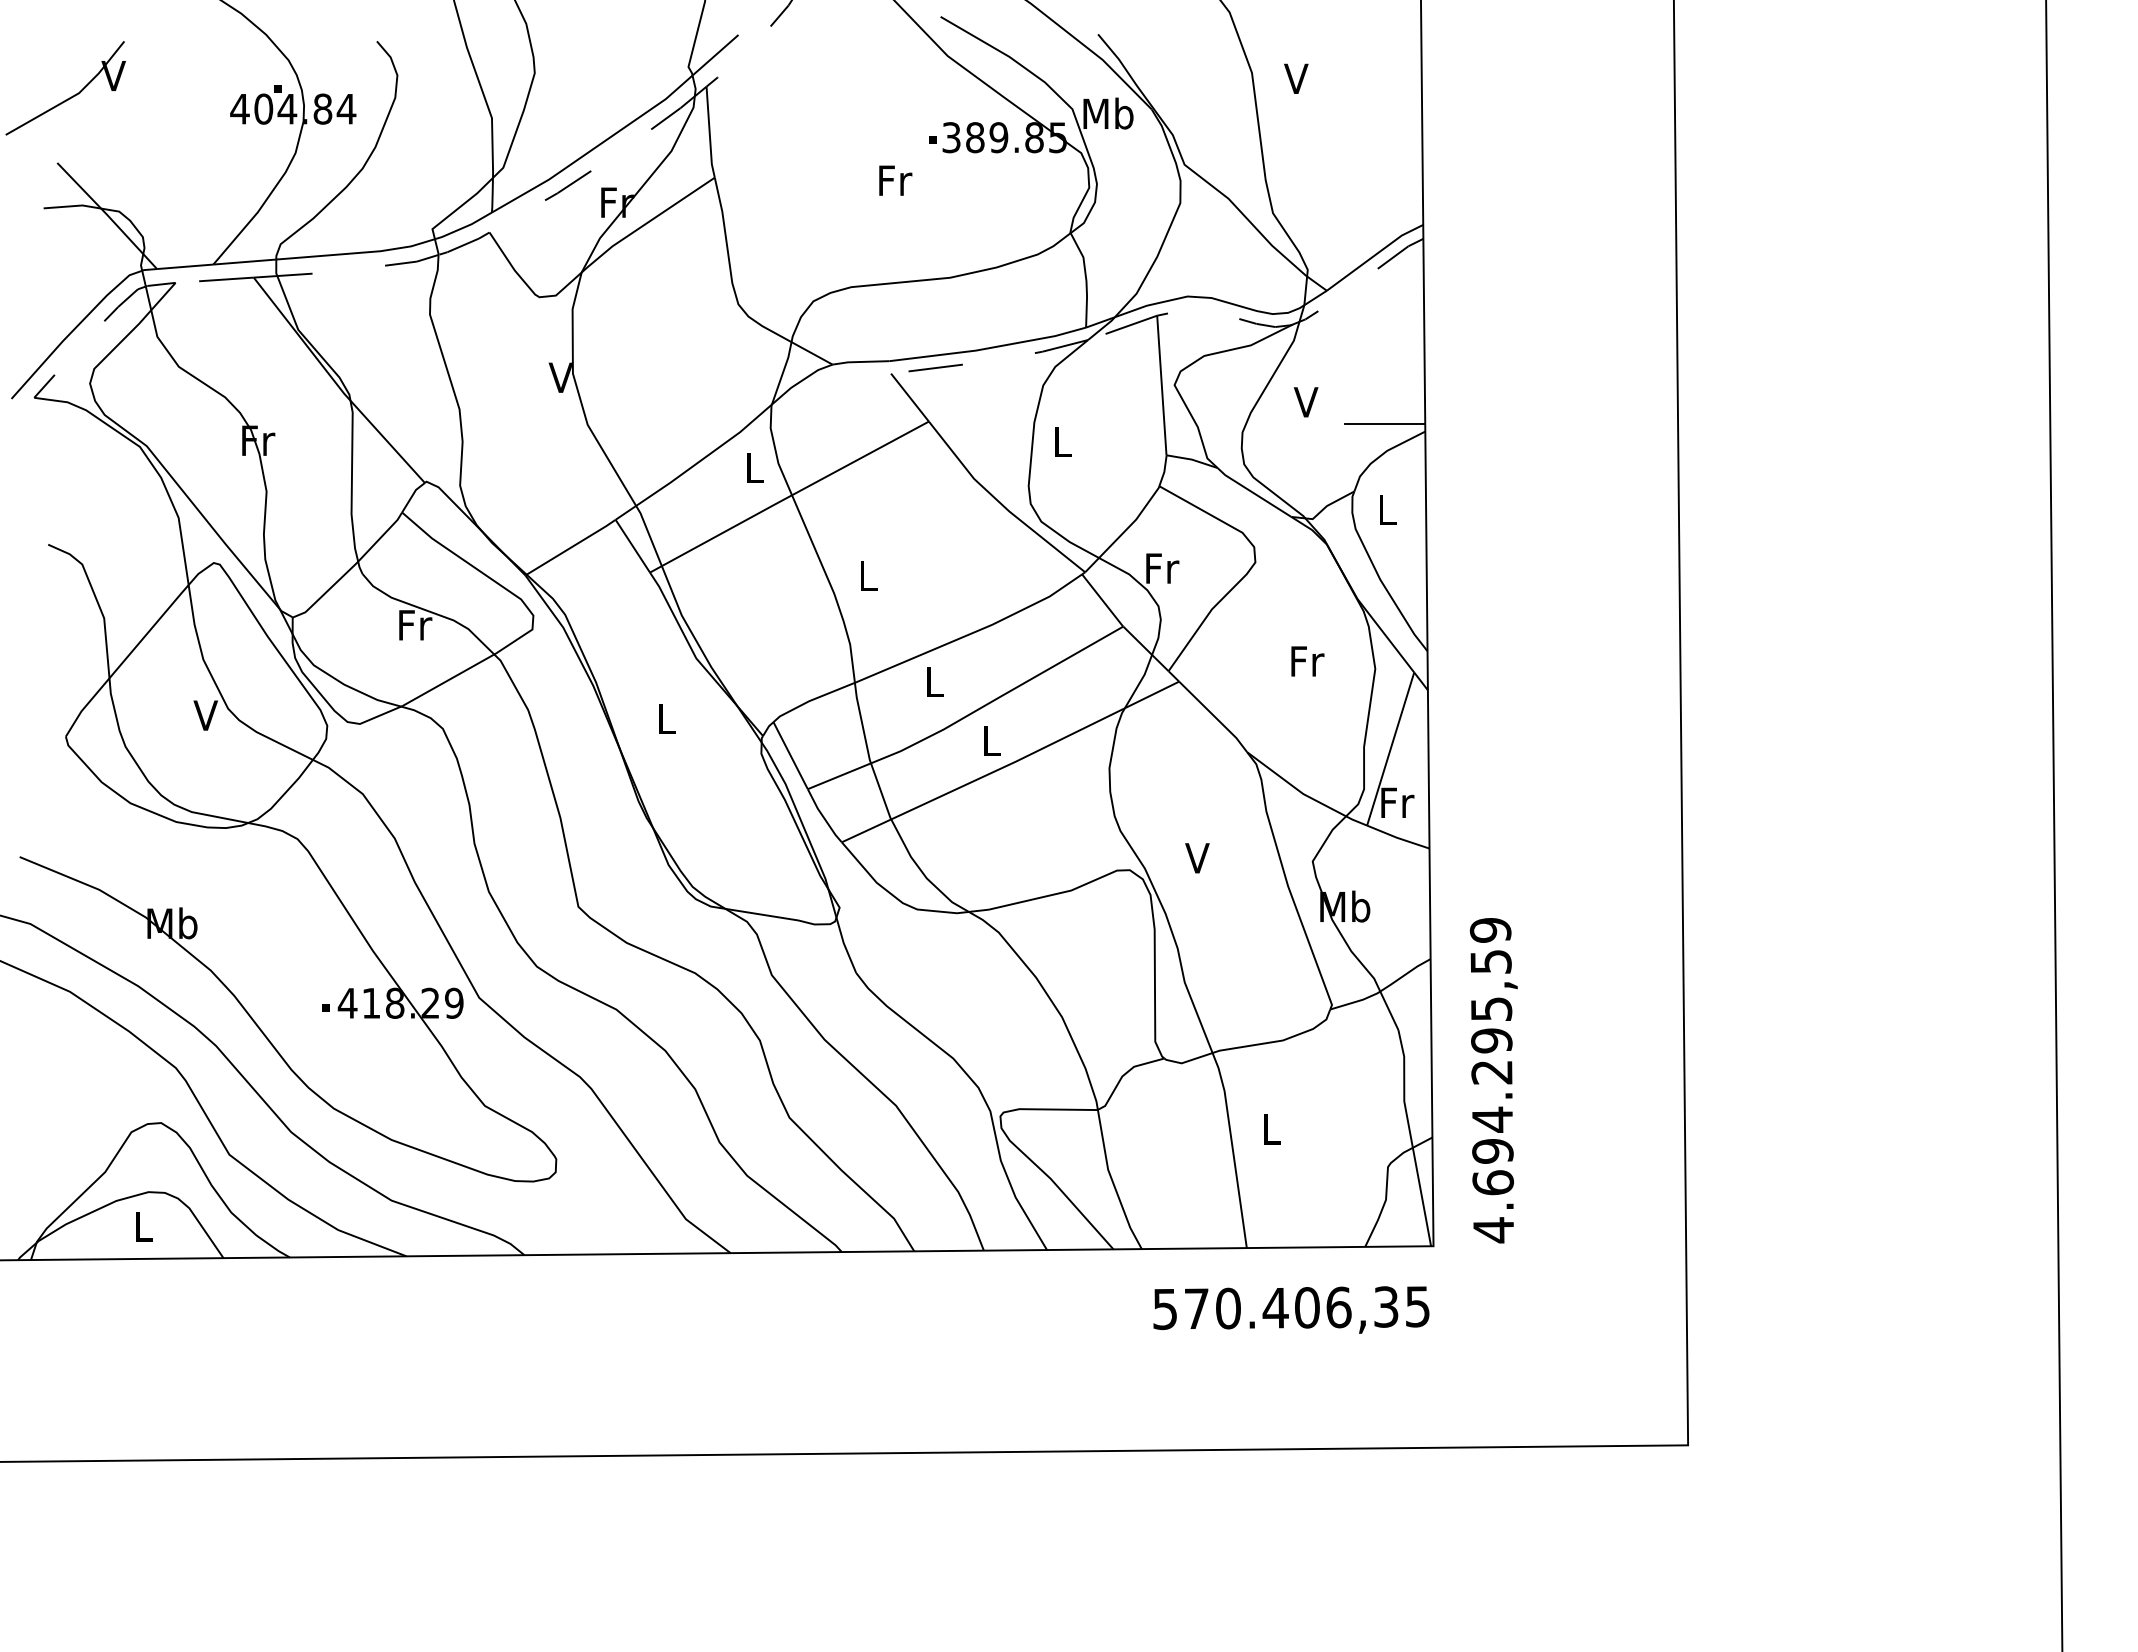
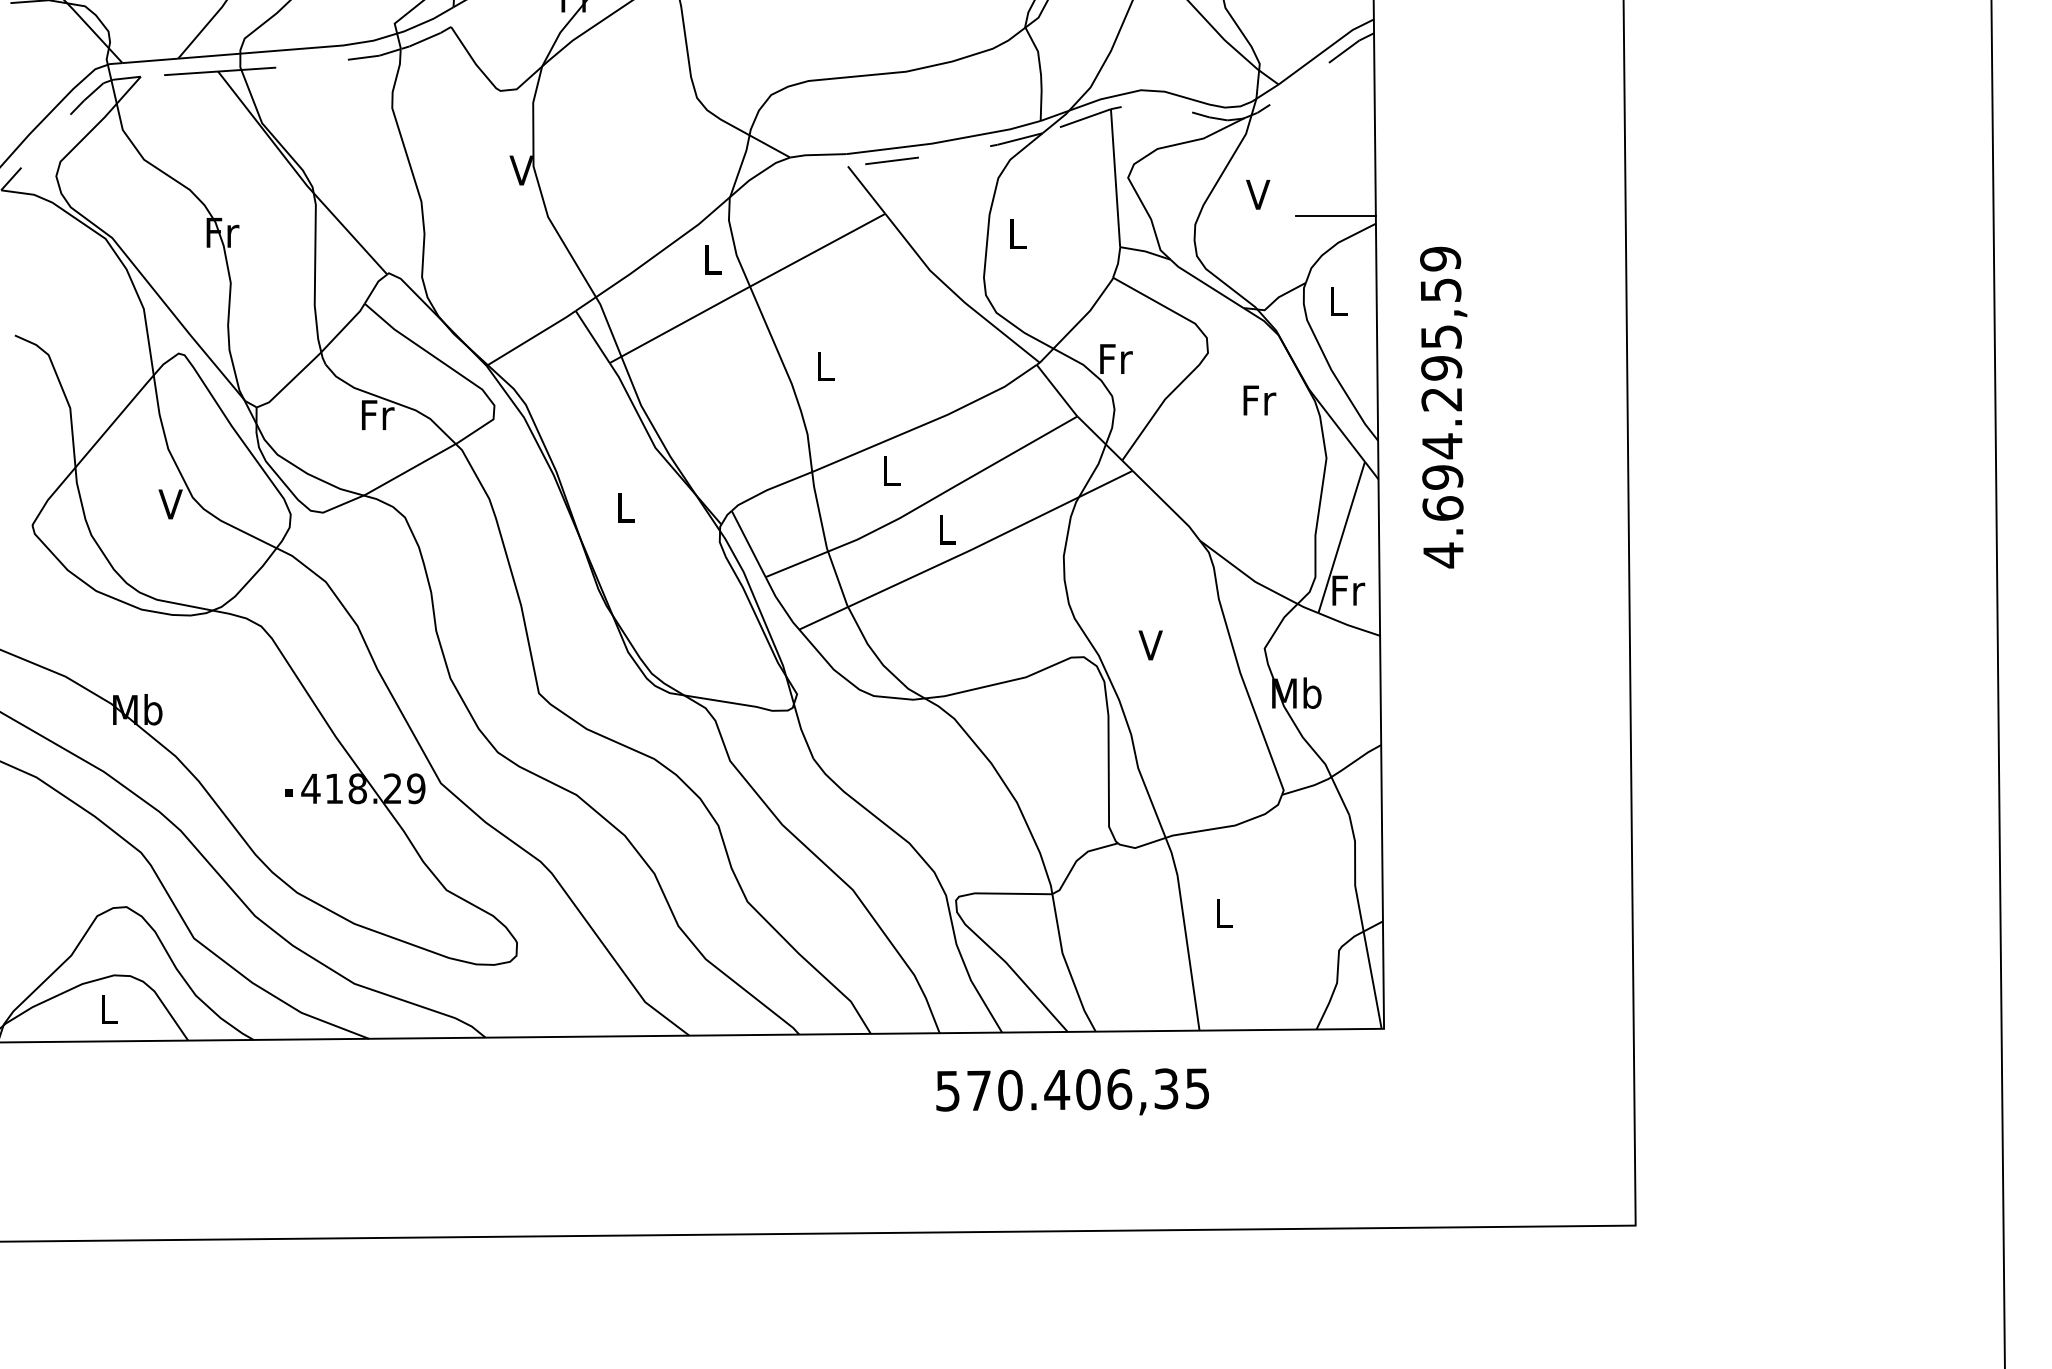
text: (1307, 661) -> (1259, 400), moved
text: (1493, 1080) -> (1443, 407), moved
text: (1291, 1309) -> (1072, 1091), moved

